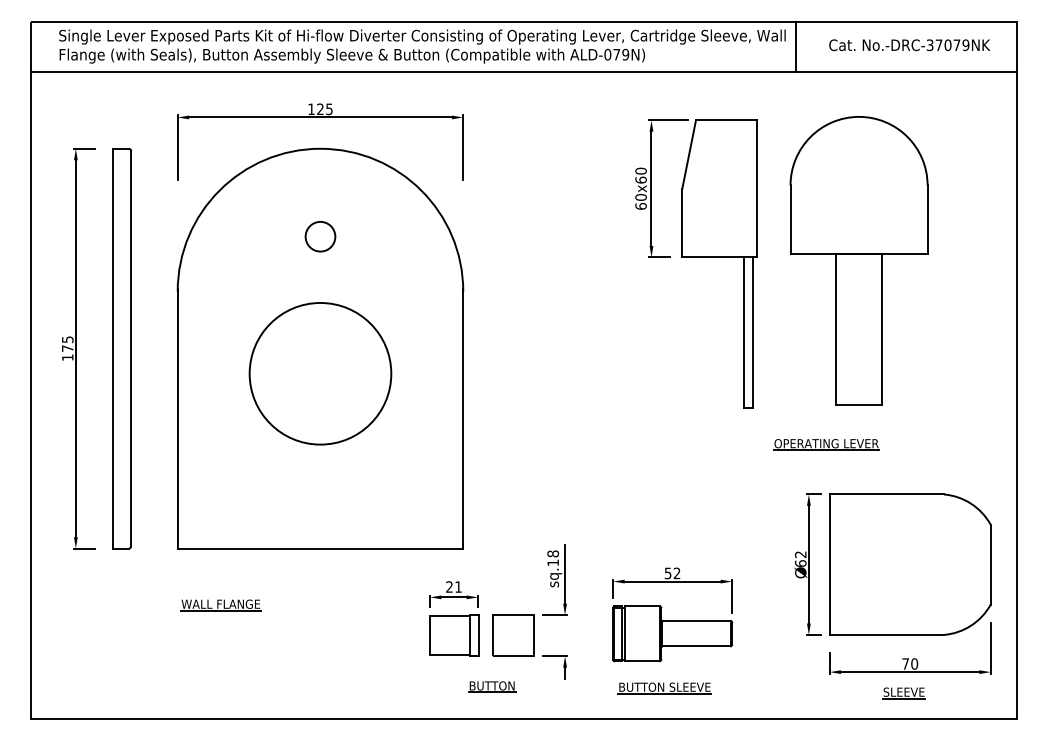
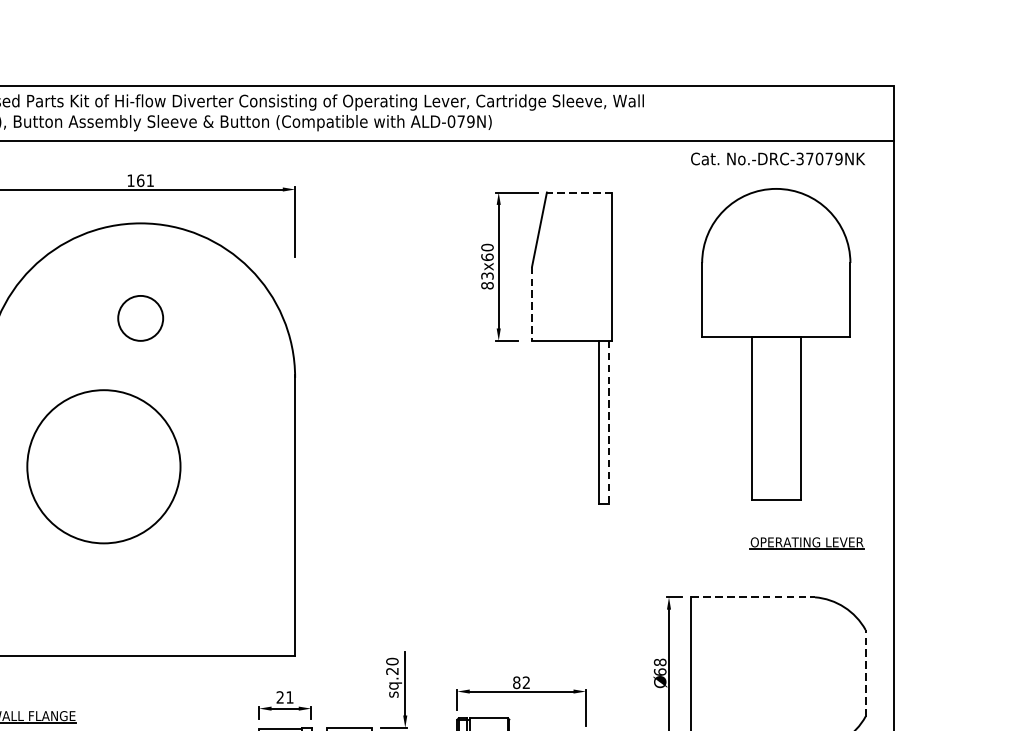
text: (909, 45) -> (777, 159), moved
line: (796, 47) -> (655, 113), removed
text: (324, 109) -> (145, 180), 125 -> 161
line: (725, 120) -> (578, 192), solid -> dashed
text: (640, 201) -> (486, 280), 60x60 -> 83x60
line: (682, 223) -> (532, 304), solid -> dashed
circle: (320, 236) -> (140, 318), size x1.4
part: (858, 260) -> (775, 344), moved
line: (753, 333) -> (609, 423), solid -> dashed
circle: (320, 373) -> (103, 466), moved
part: (826, 444) -> (807, 543), moved
line: (887, 494) -> (754, 597), solid -> dashed
text: (800, 554) -> (659, 662), 62 -> 68
text: (552, 558) -> (391, 666), sq.18 -> sq.20
line: (990, 564) -> (865, 673), solid -> dashed
text: (667, 573) -> (516, 682), 52 -> 82

